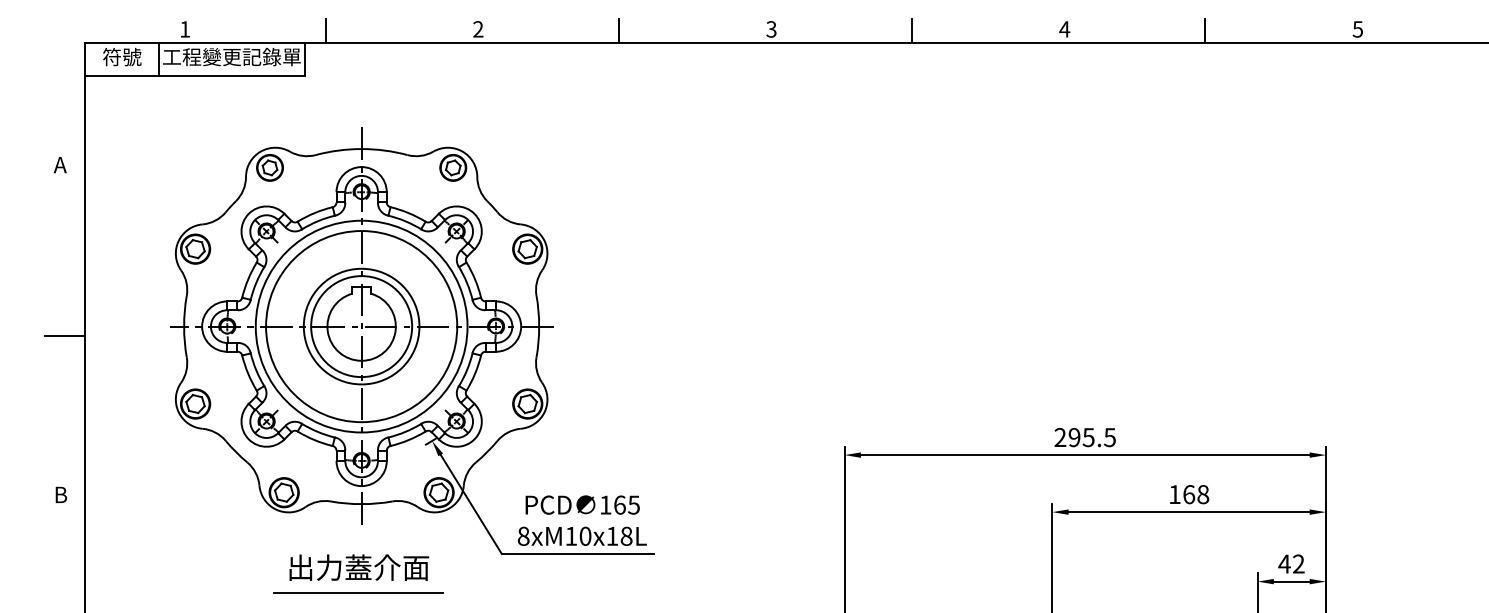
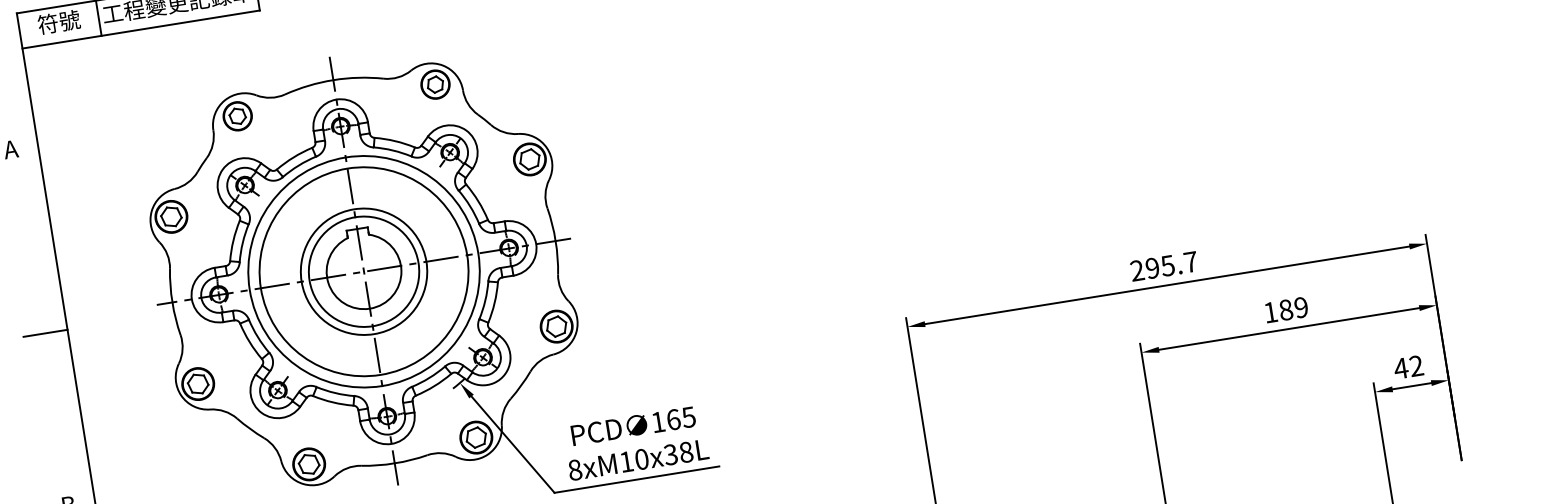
text: (1109, 437) -> (1190, 262), 295.5 -> 295.7
text: (1196, 494) -> (1294, 308), 168 -> 189
text: (612, 535) -> (670, 453), 8xM10x18L -> 8xM10x38L

